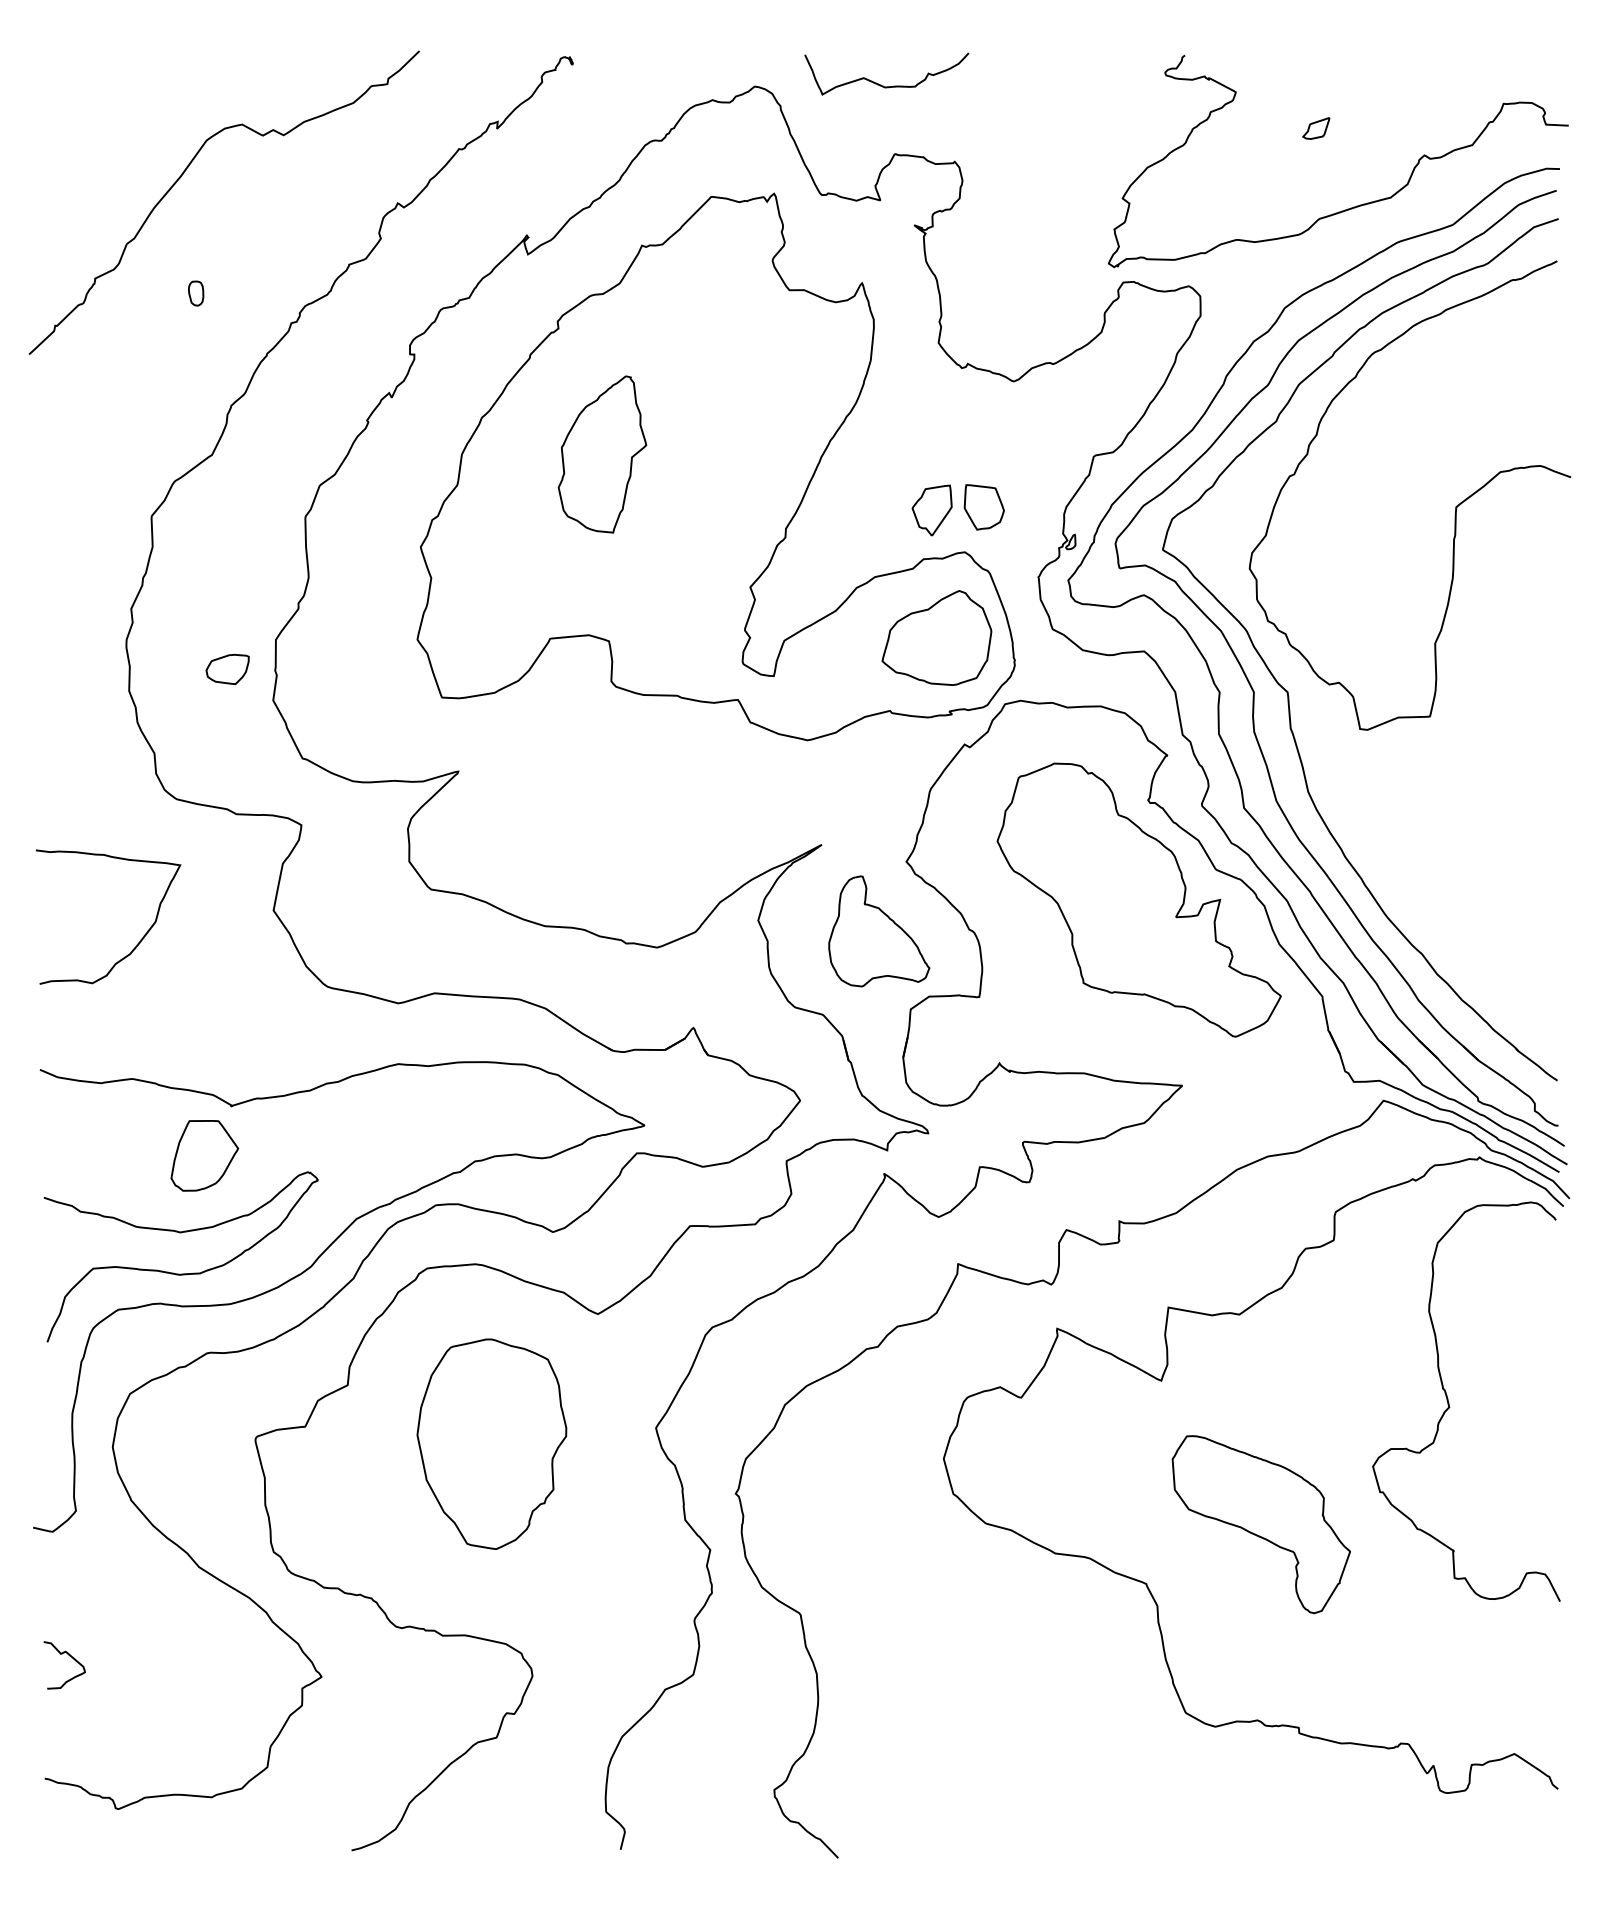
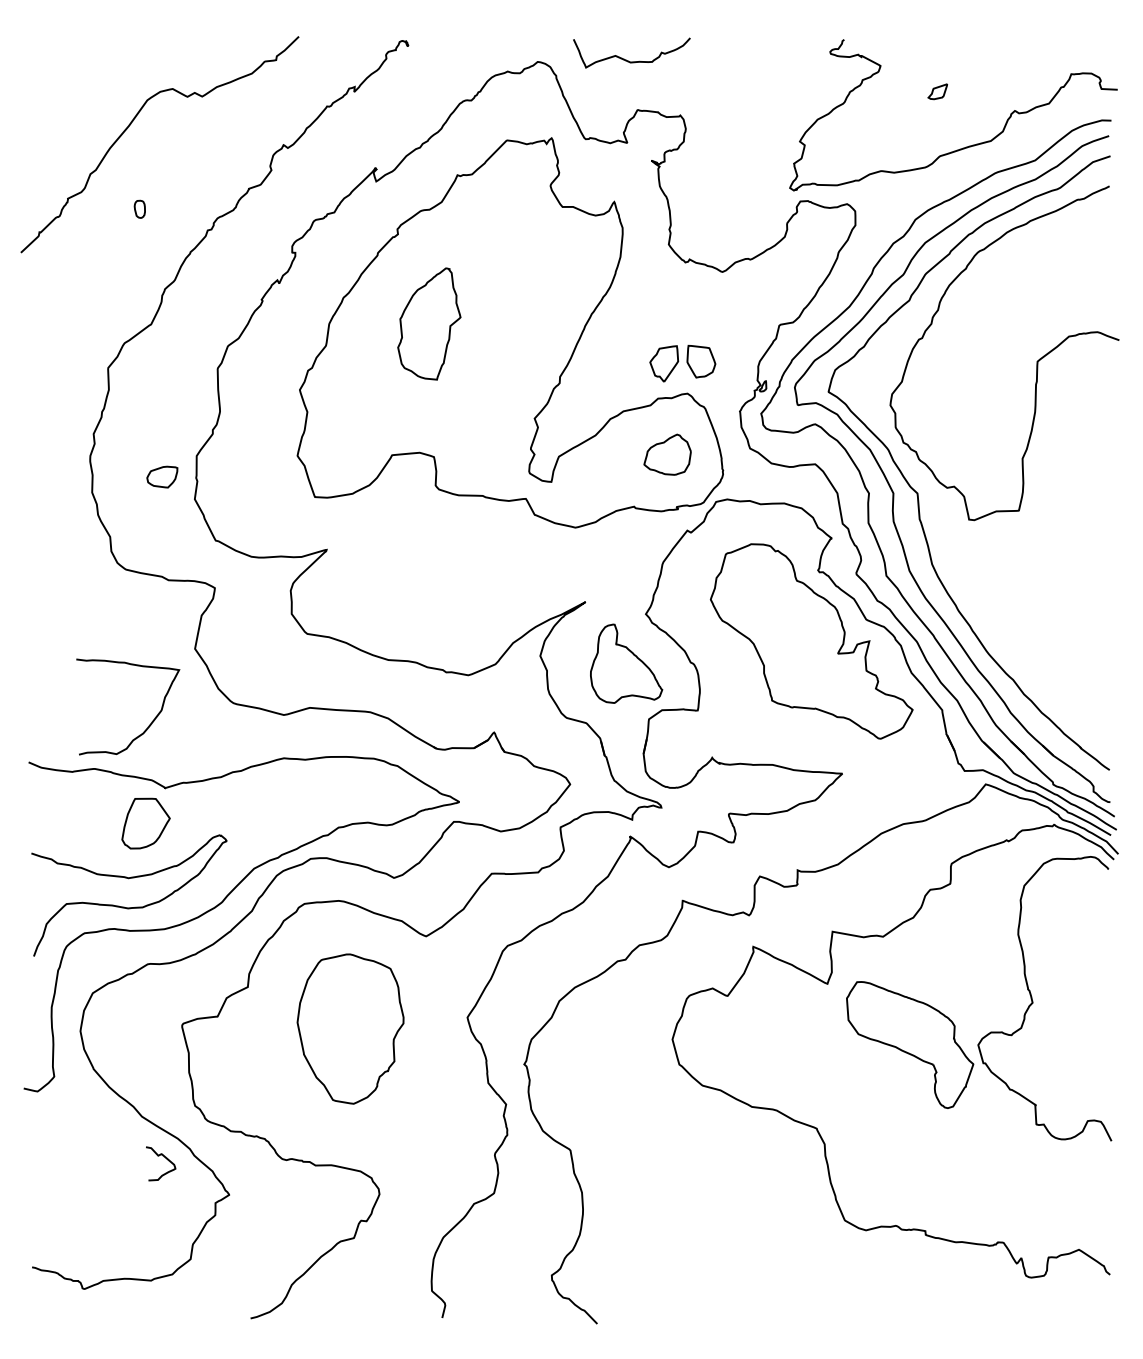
part: (936, 637) -> (667, 454), size x0.6
curve: (140, 939) -> (150, 722), moved
part: (1260, 1524) -> (909, 1044), moved
curve: (69, 1656) -> (164, 1157), moved

